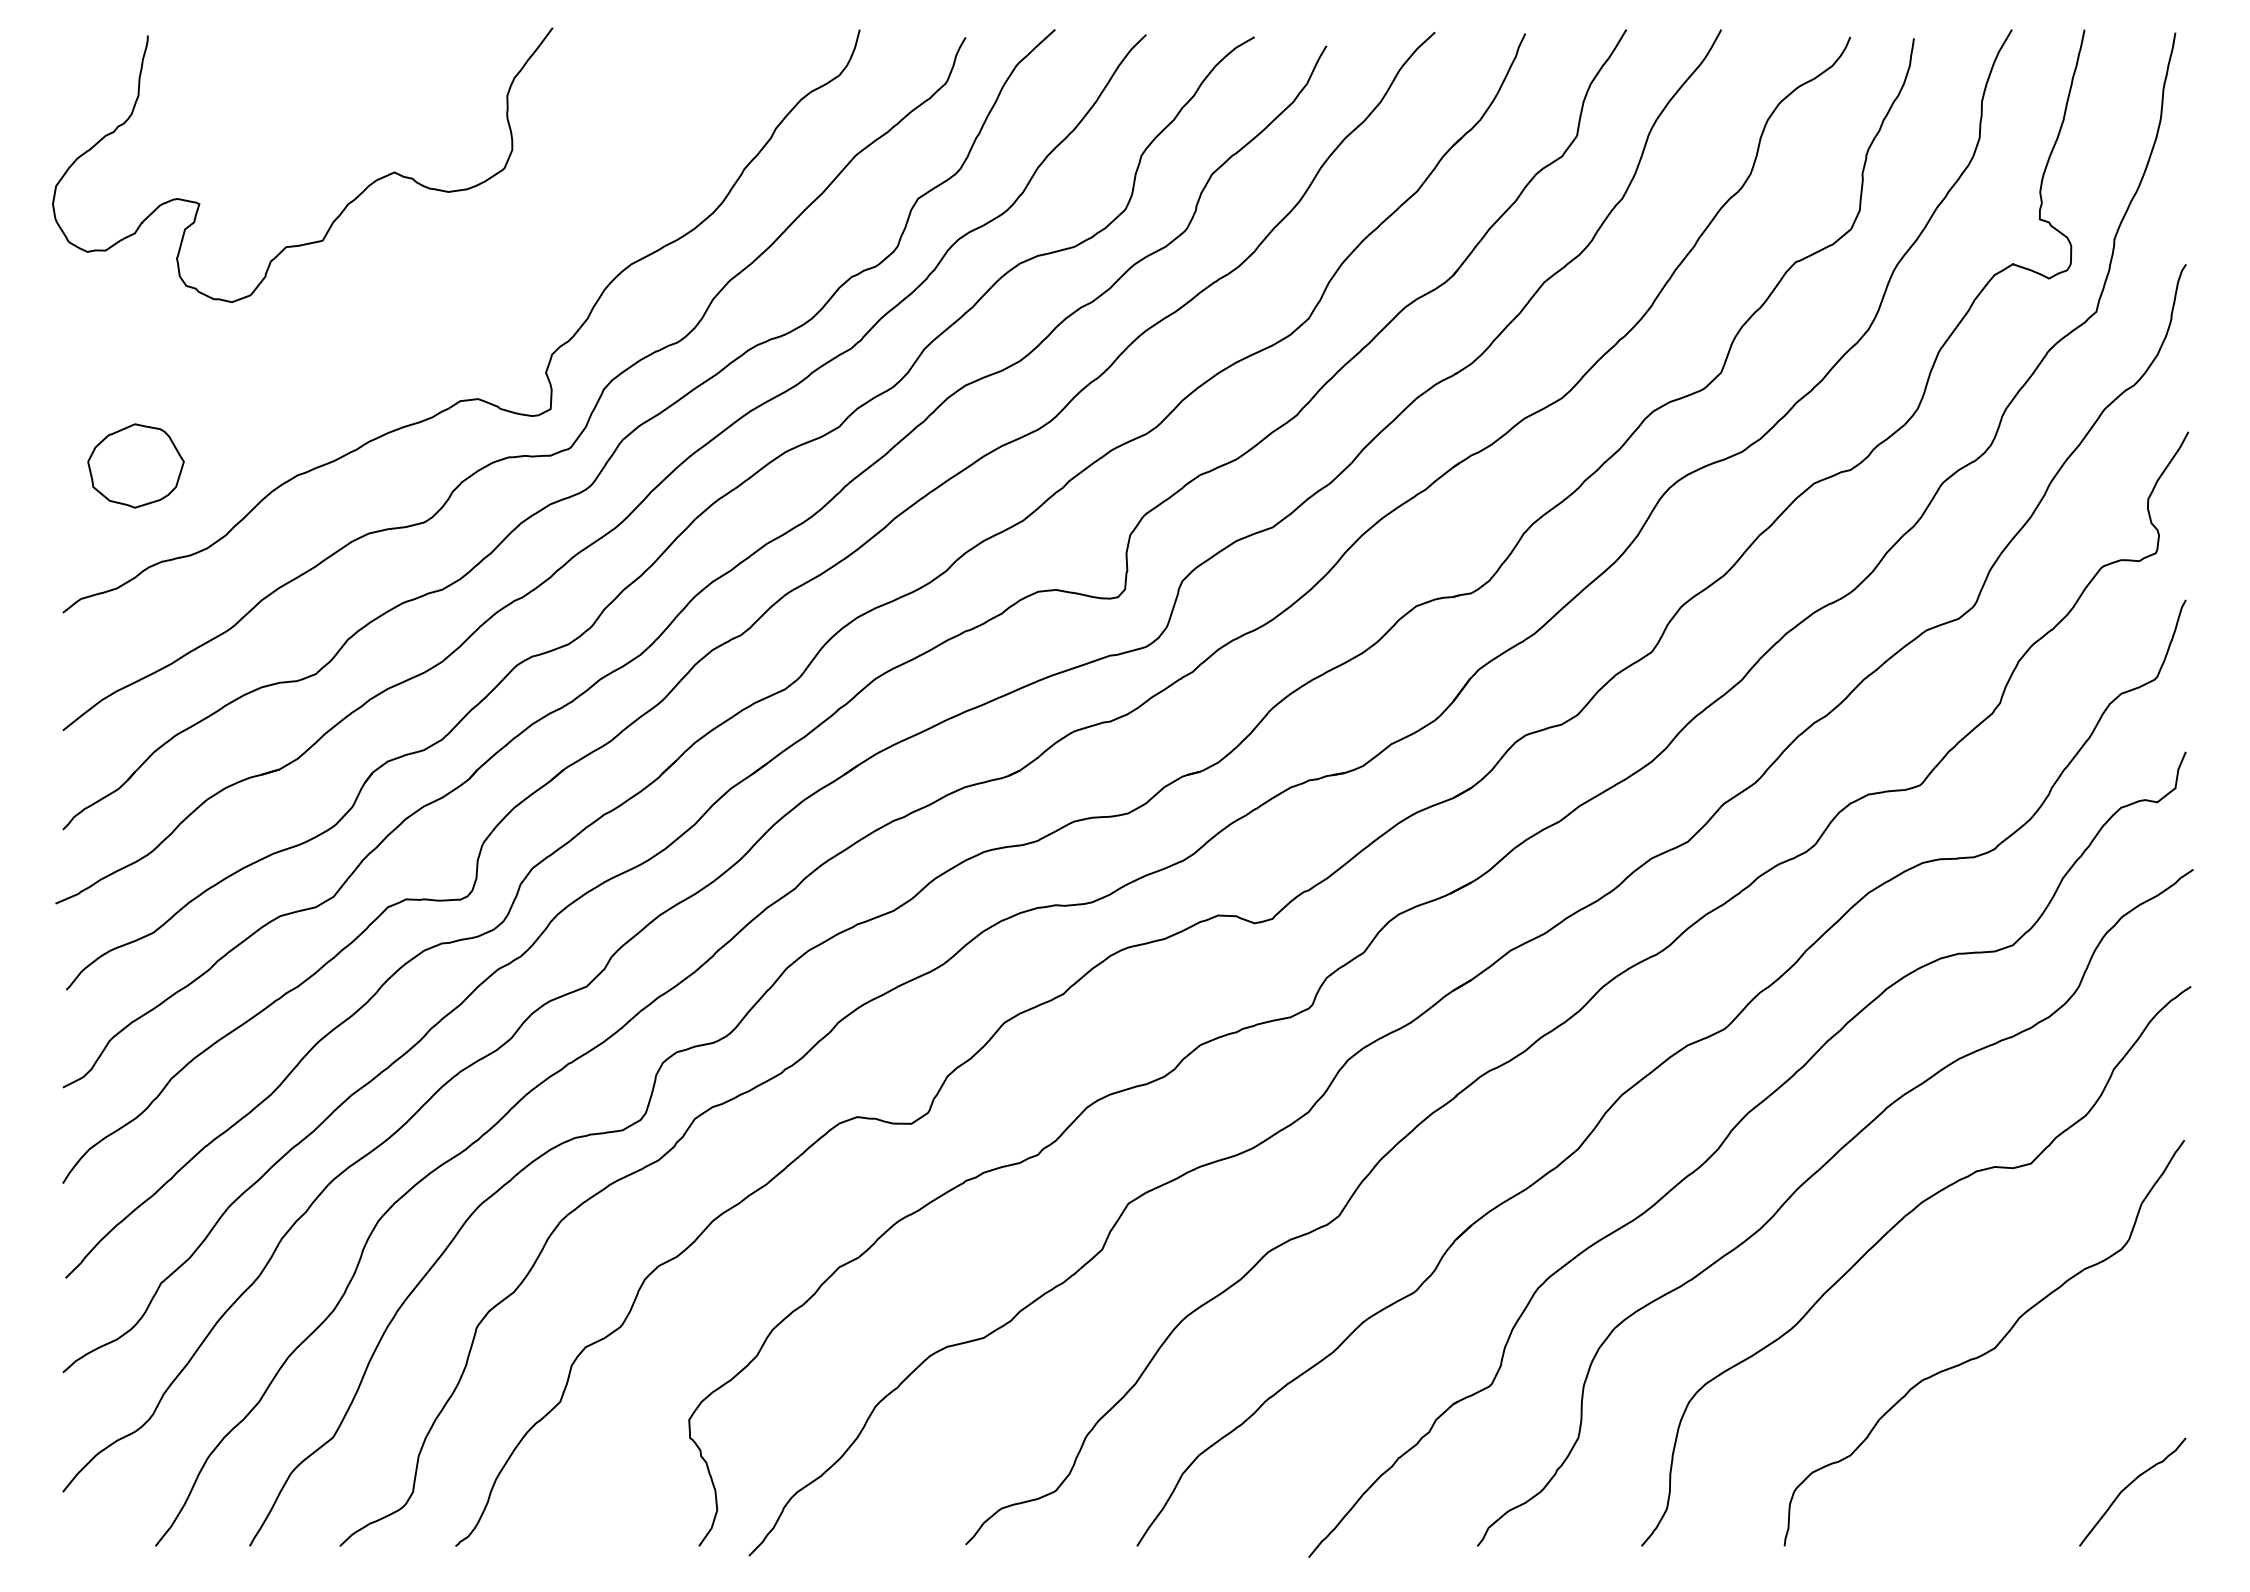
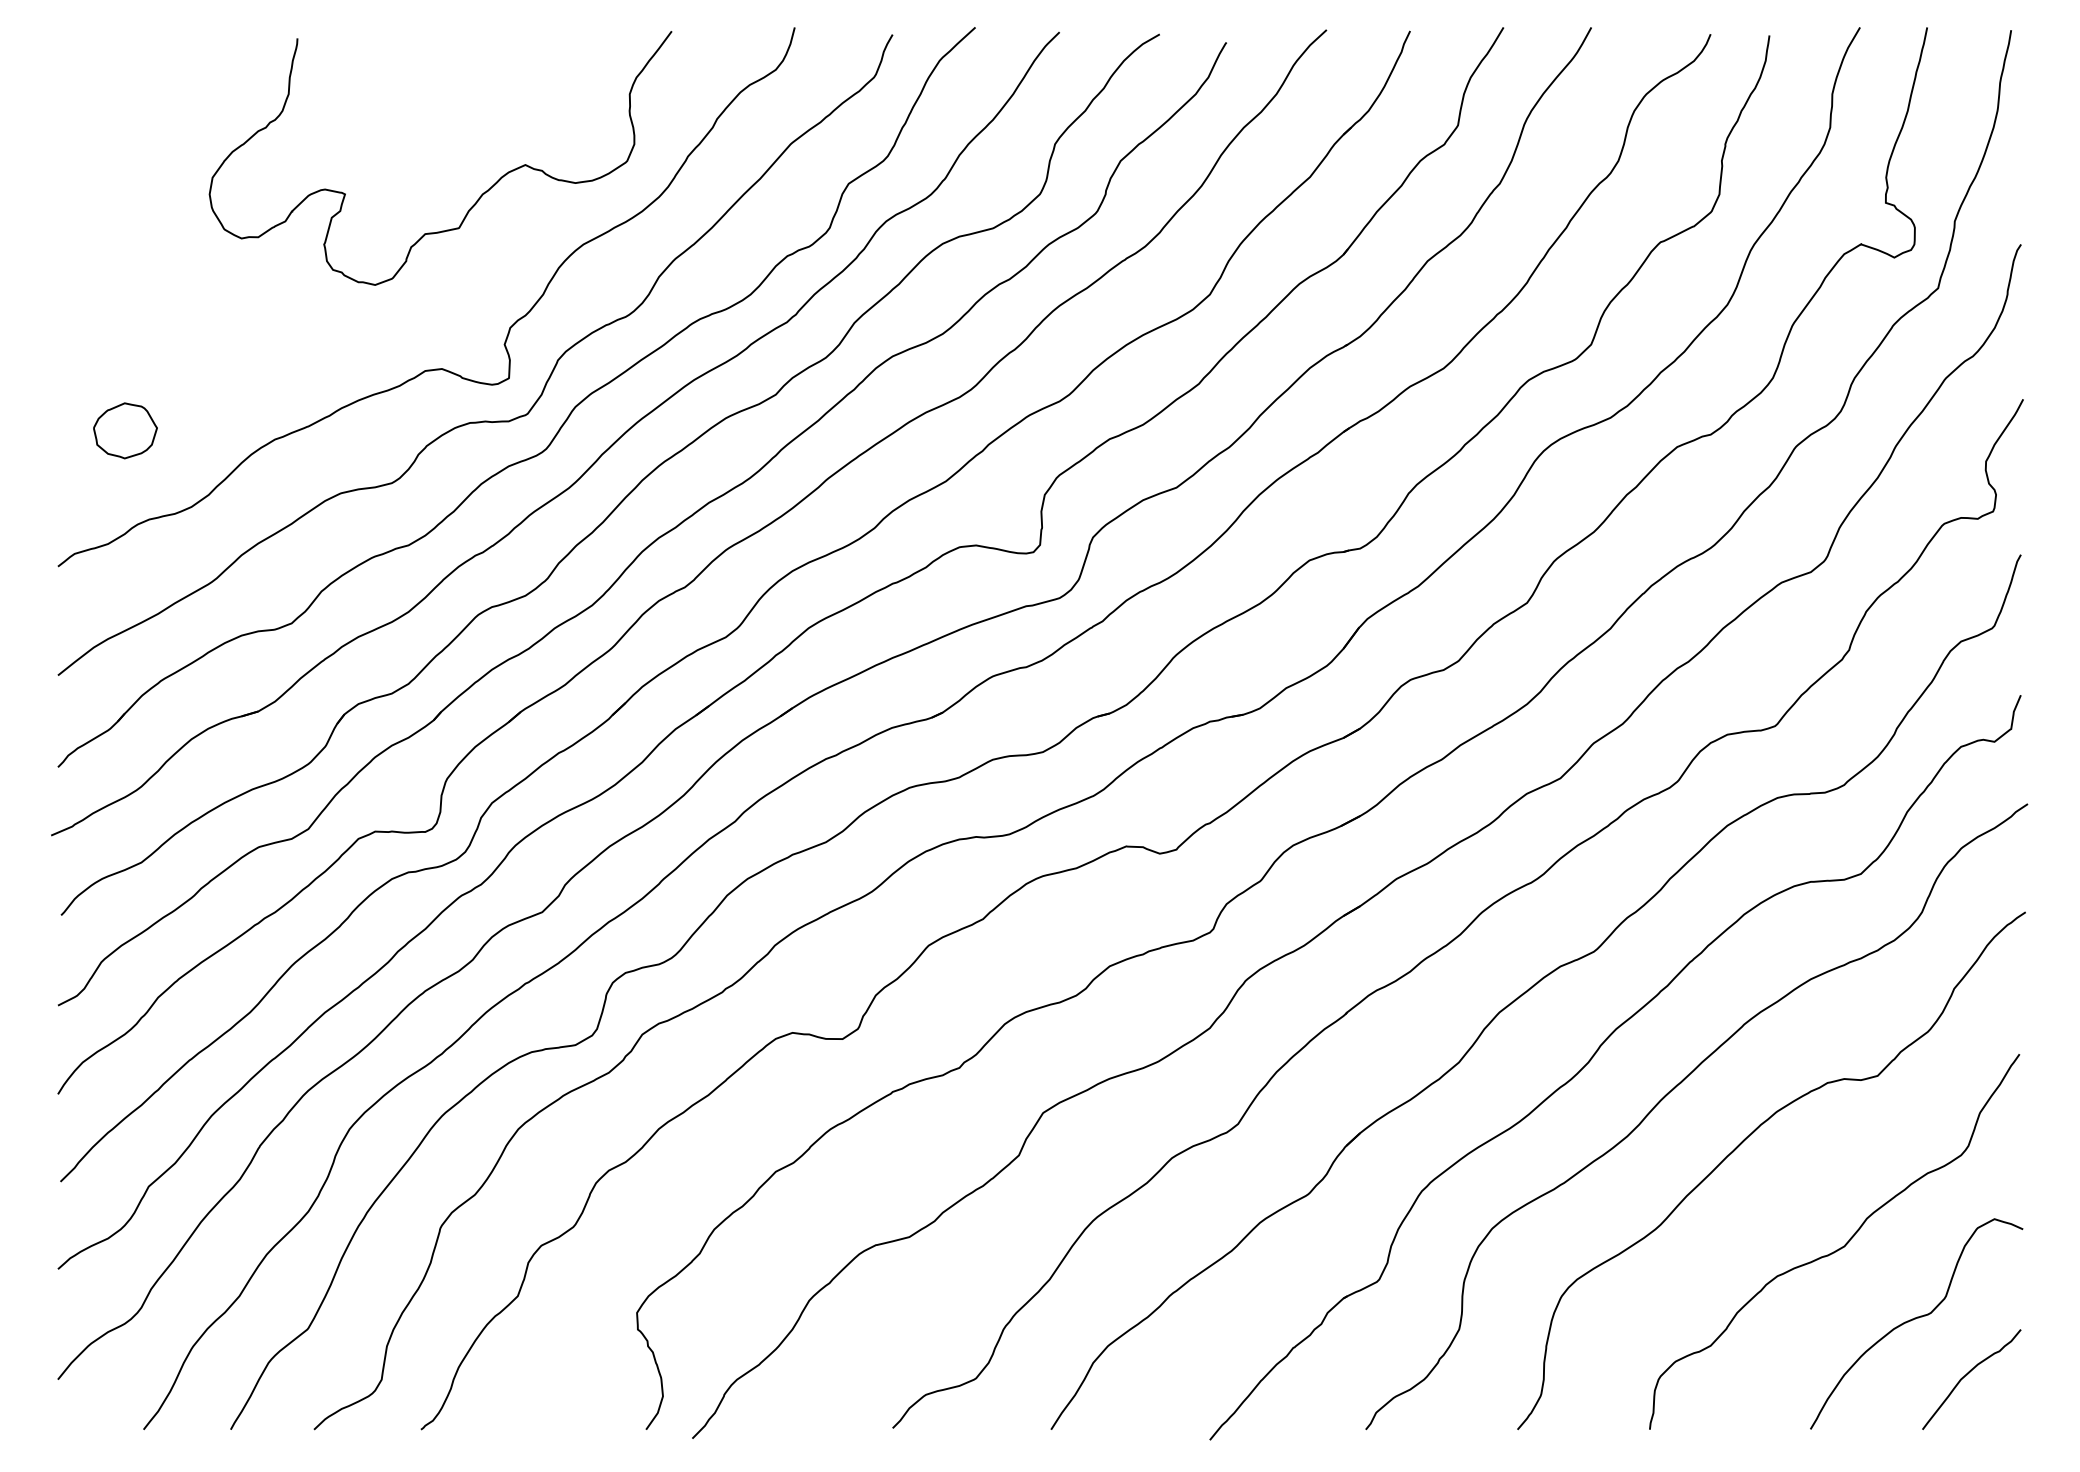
curve: (346, 204) -> (481, 194), moved
part: (135, 465) -> (125, 430), size x0.71
curve: (2070, 1427) -> (1914, 1319), added

